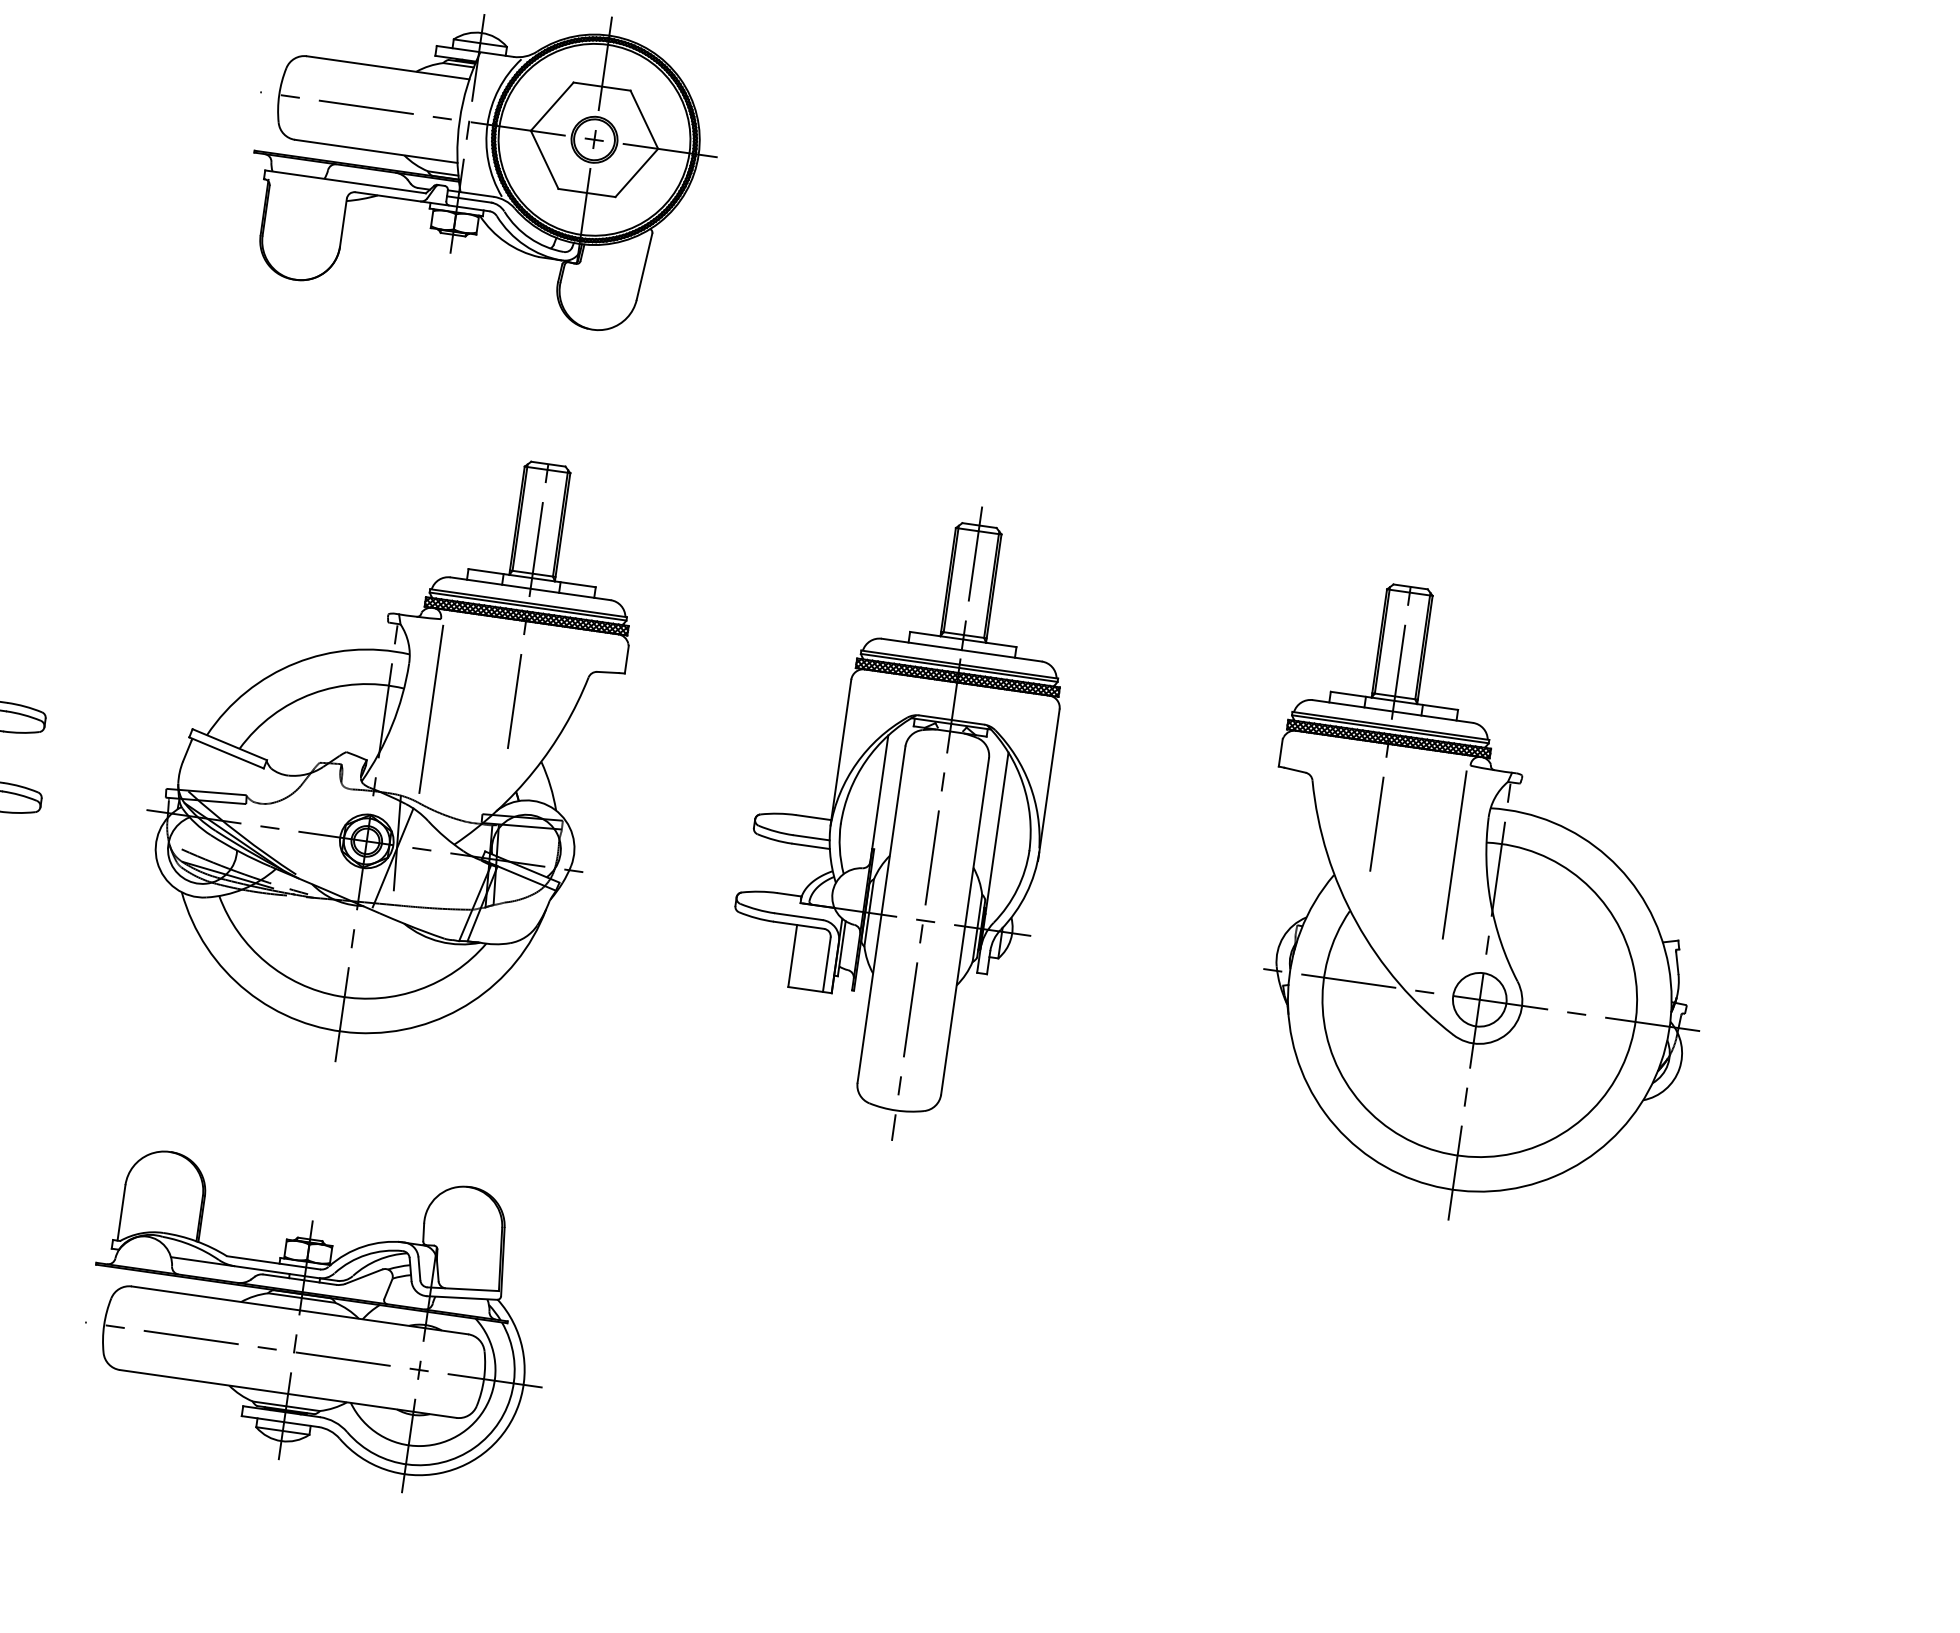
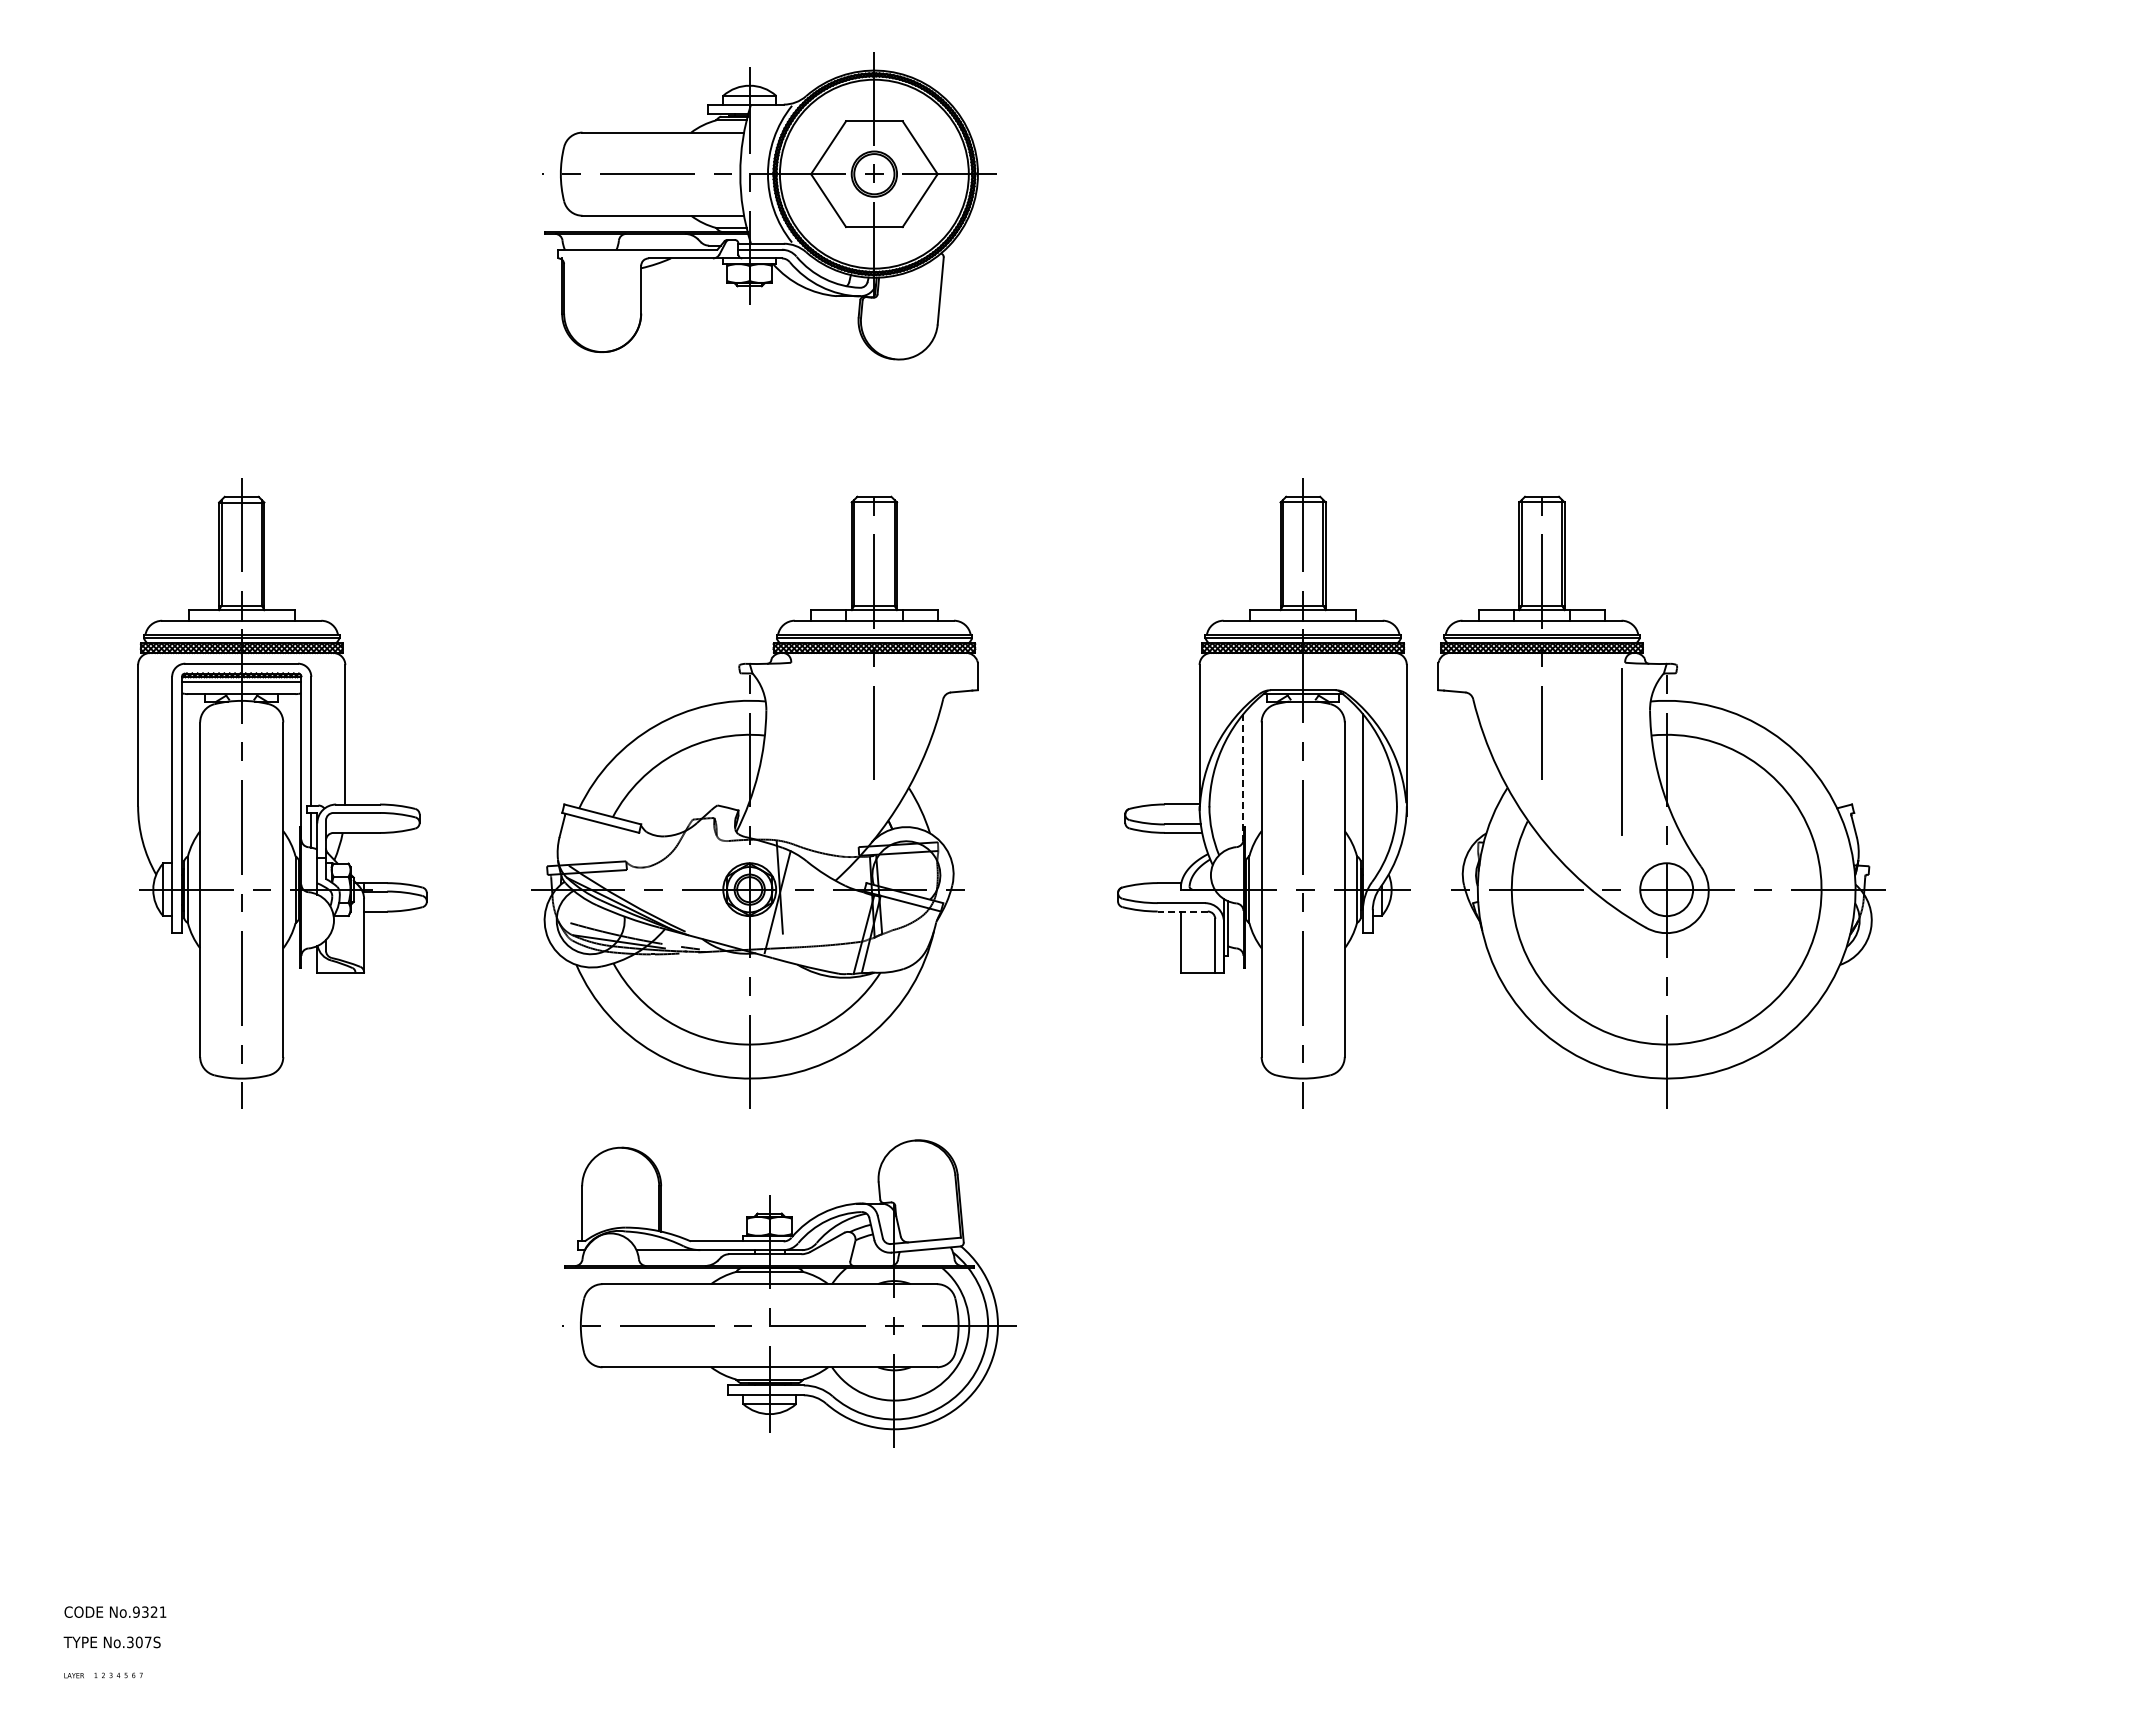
line: (431, 708) -> (794, 751), removed
line: (879, 799) -> (1243, 777), solid -> dashed
part: (1487, 910) -> (1661, 801), moved
line: (798, 925) -> (1182, 911), solid -> dashed
part: (318, 1322) -> (789, 1293), moved

